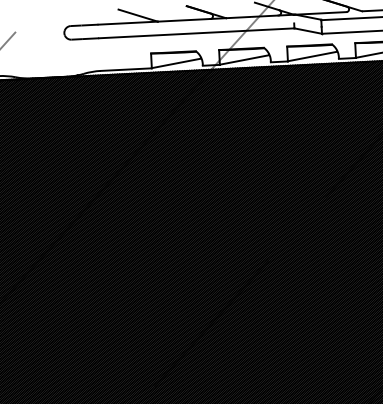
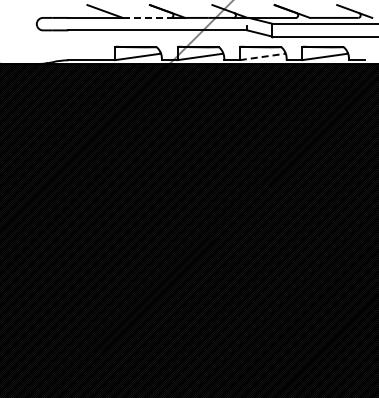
line: (184, 19) -> (147, 17), solid -> dashed
line: (312, 56) -> (262, 56), solid -> dashed

